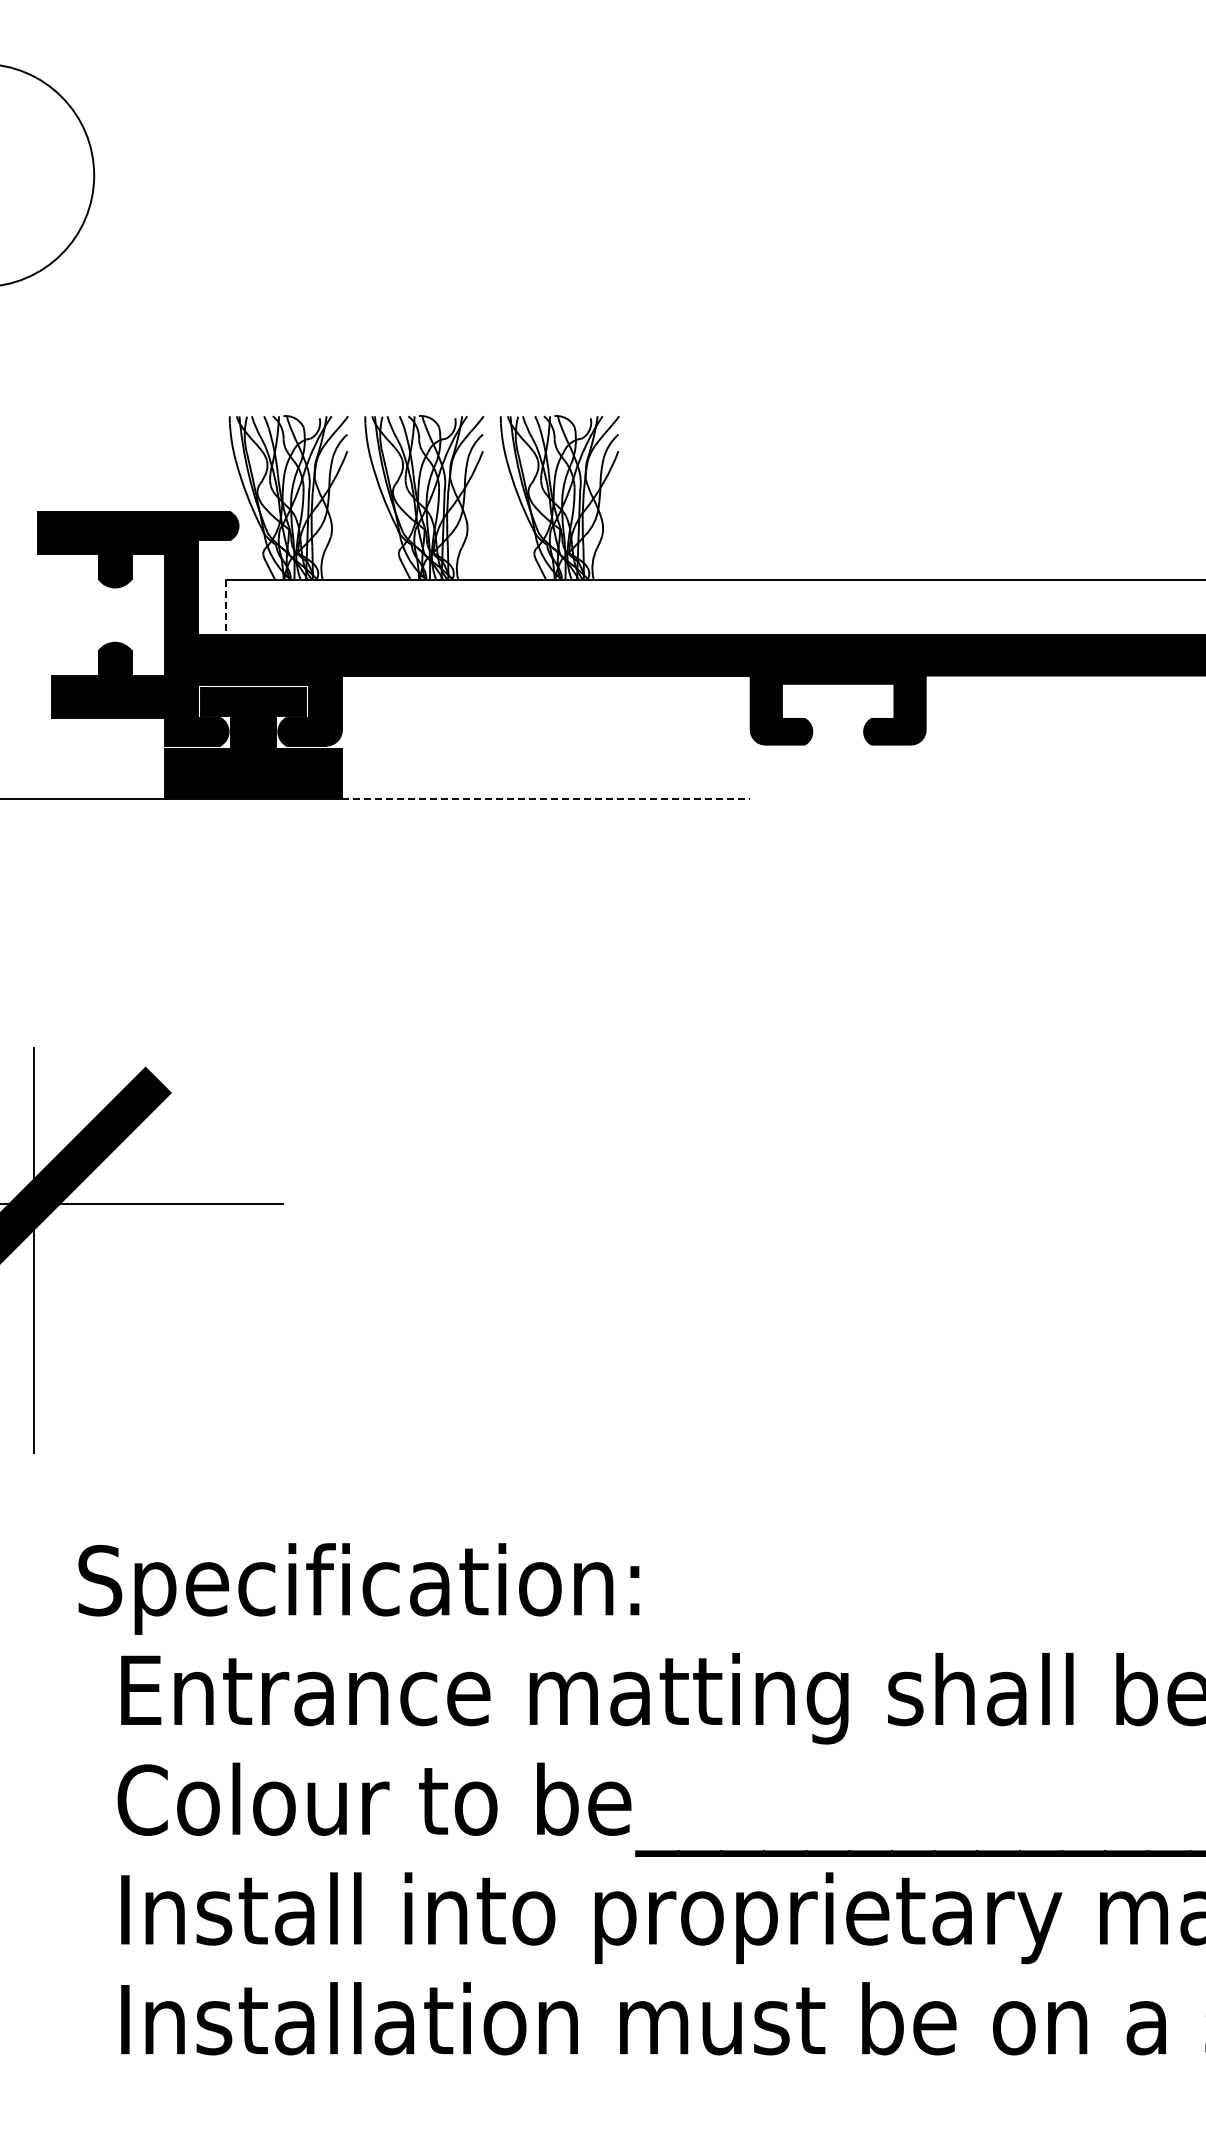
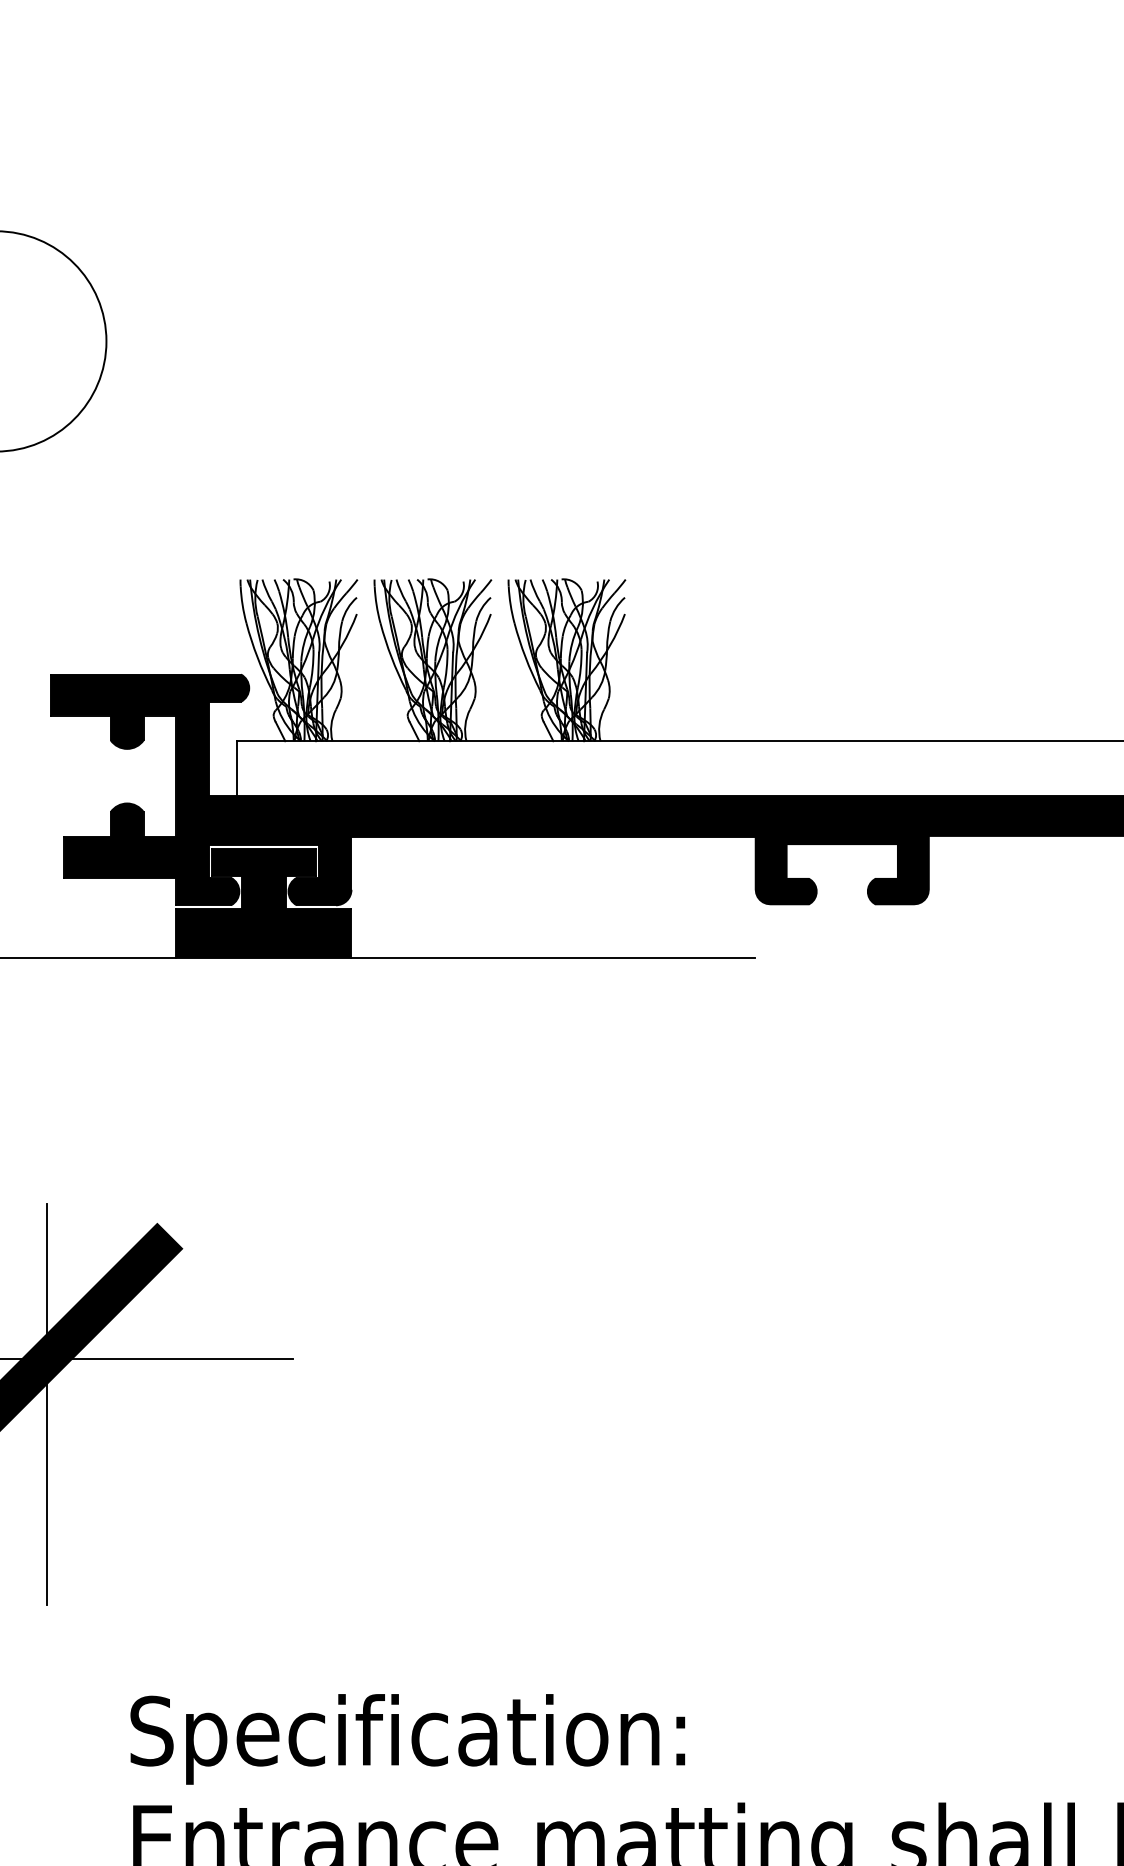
line: (225, 607) -> (236, 768), dashed -> solid
line: (545, 798) -> (552, 957), dashed -> solid
text: (358, 1588) -> (407, 1738), moved

